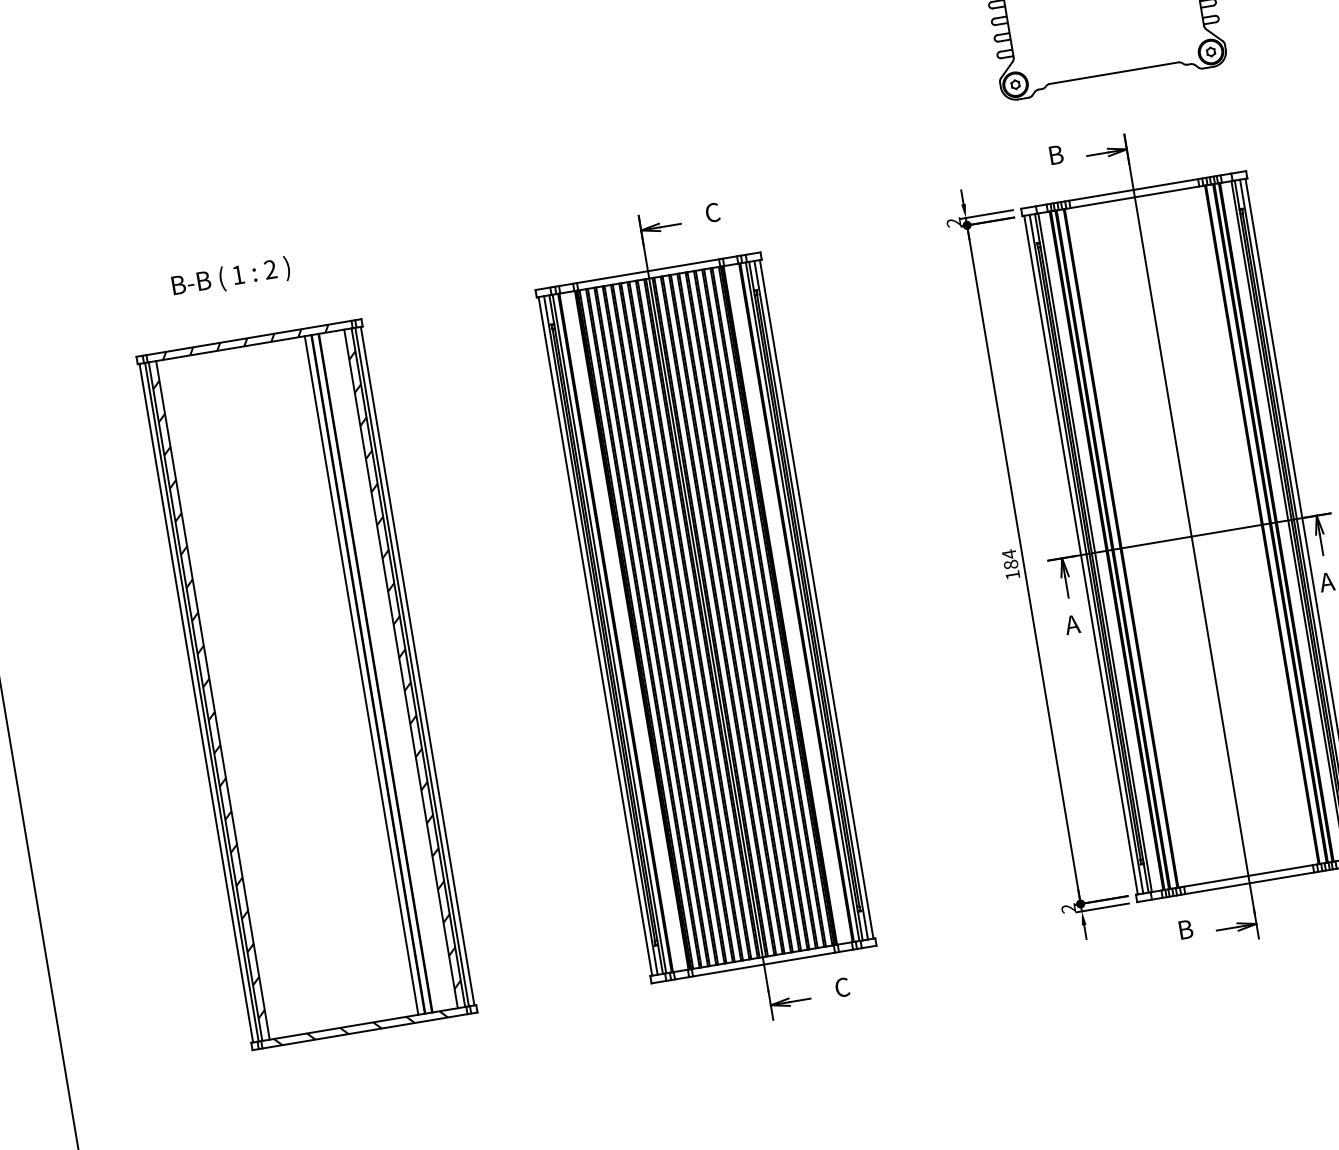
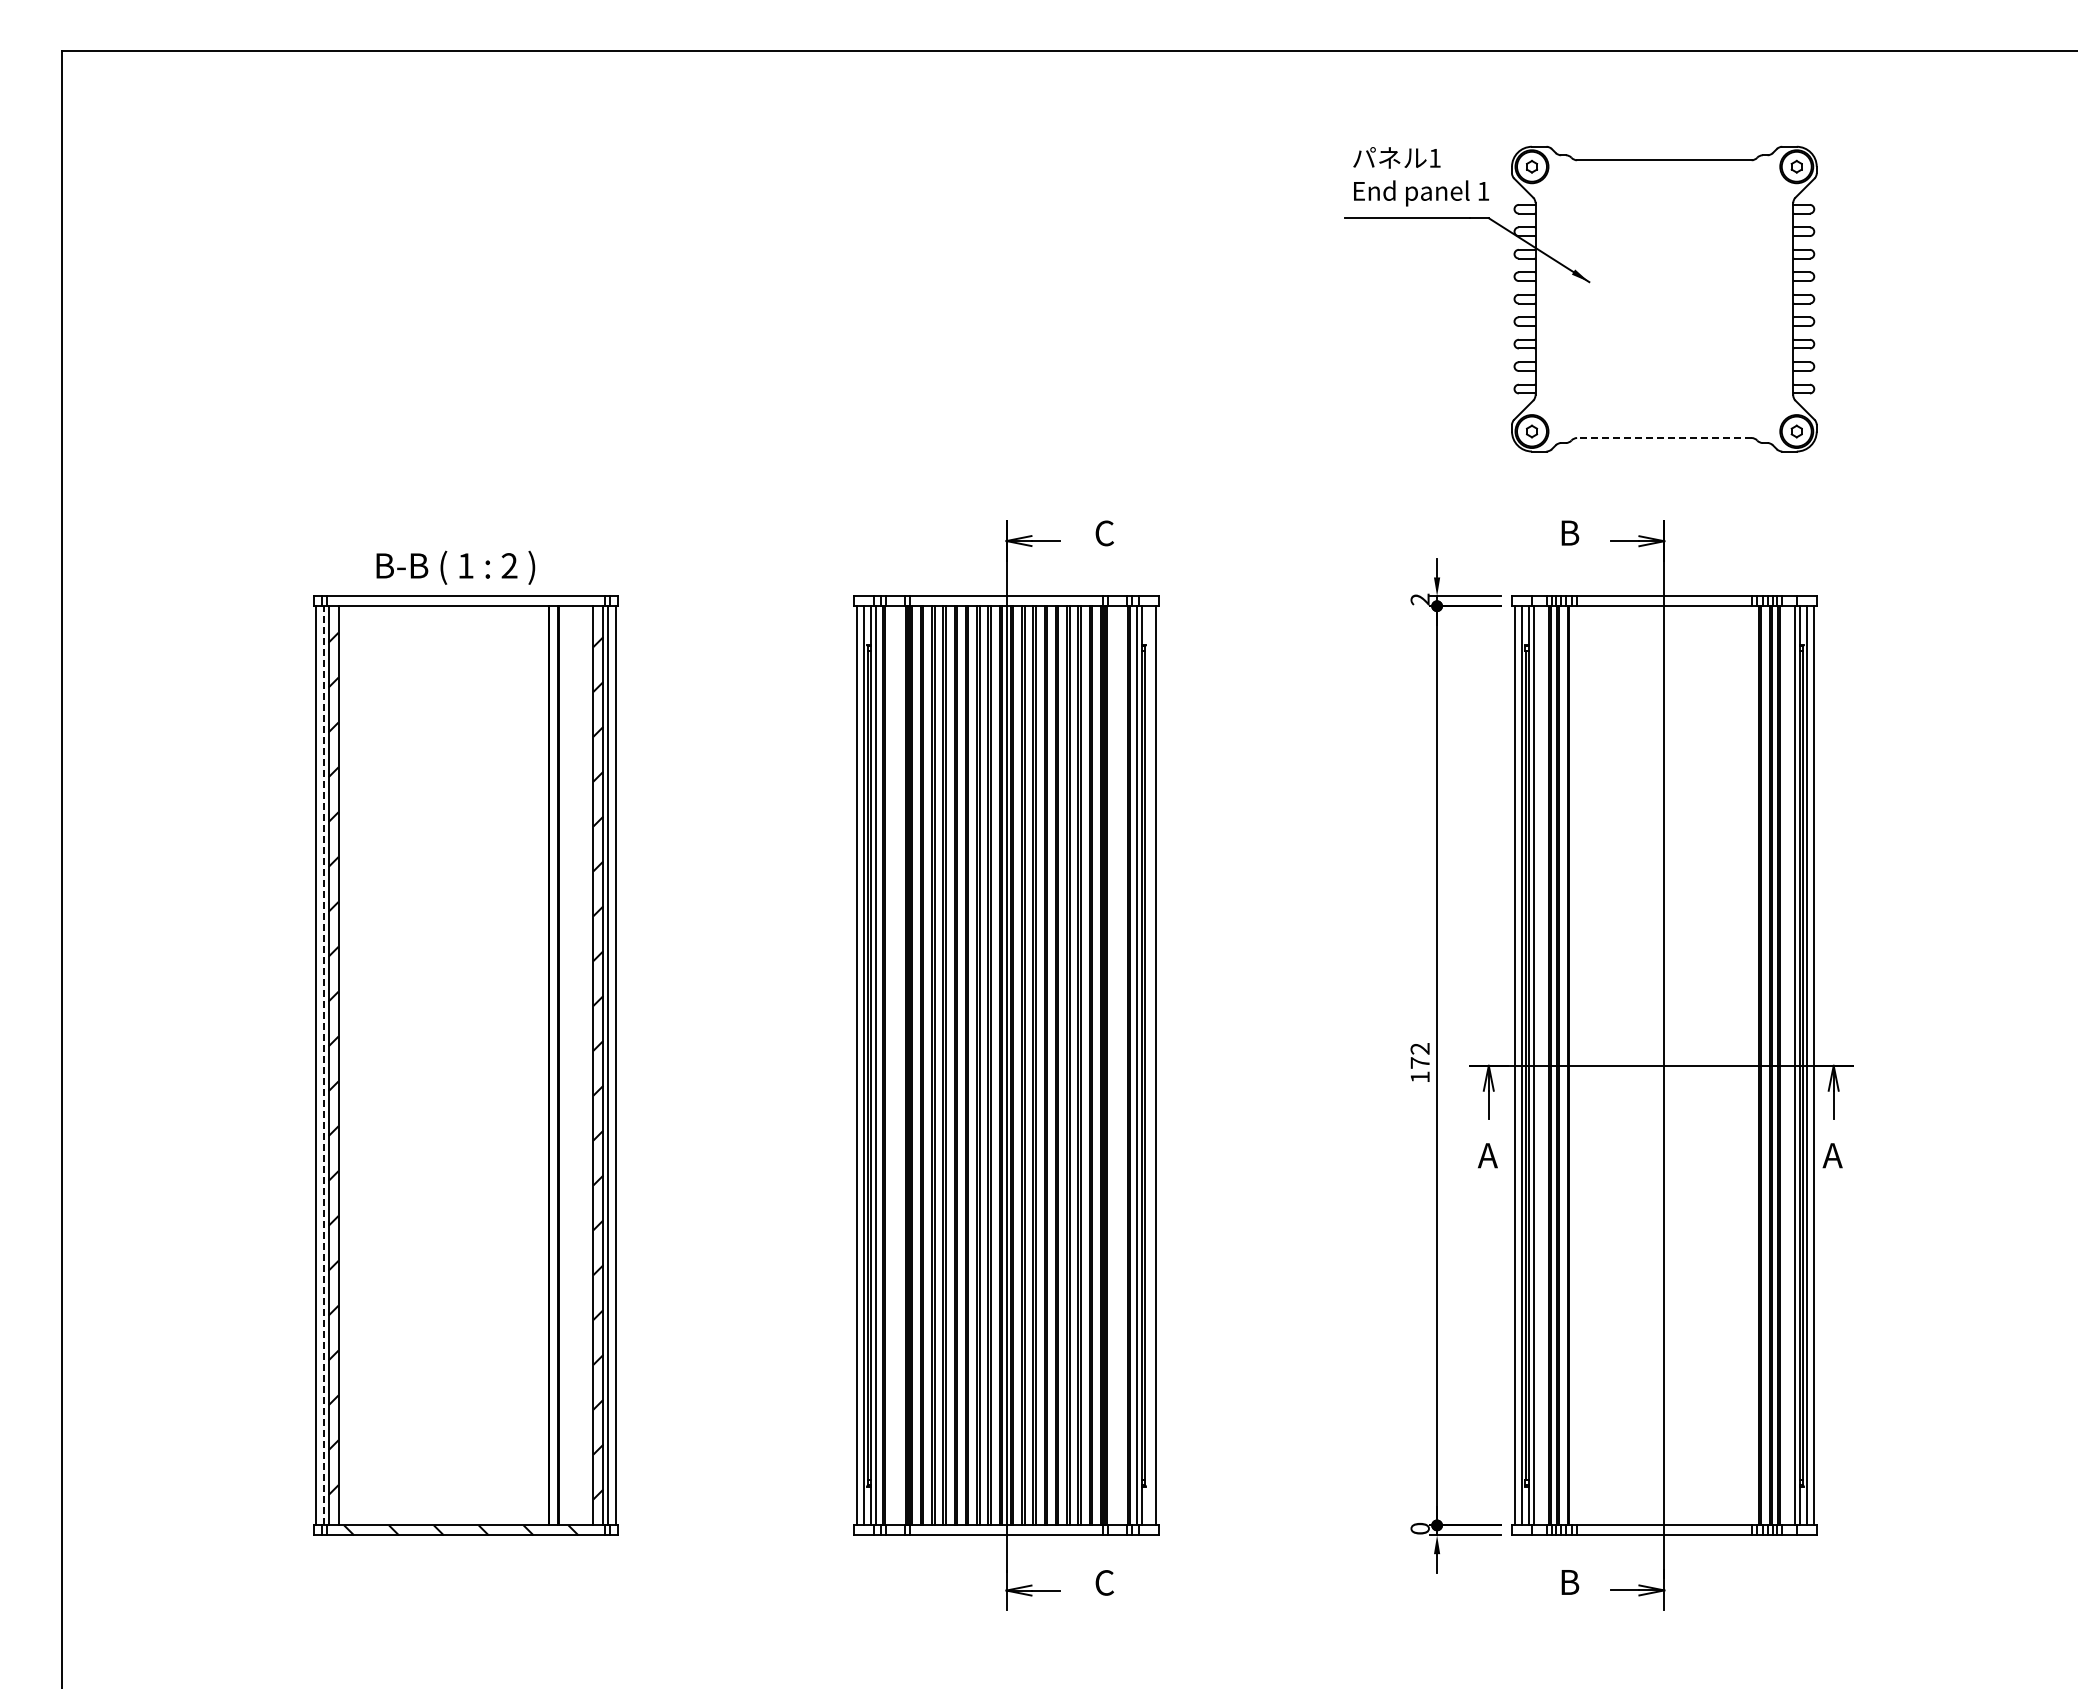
line: (1113, 73) -> (1663, 438), solid -> dashed
text: (230, 277) -> (455, 567), moved
hatch: (257, 340) -> (476, 601), removed
text: (1009, 559) -> (1419, 1055), 184 -> 172
line: (811, 600) -> (1149, 1065), removed
line: (361, 675) -> (539, 1065), removed
line: (201, 702) -> (323, 1065), solid -> dashed
text: (1068, 908) -> (1419, 1528), 2 -> 0

